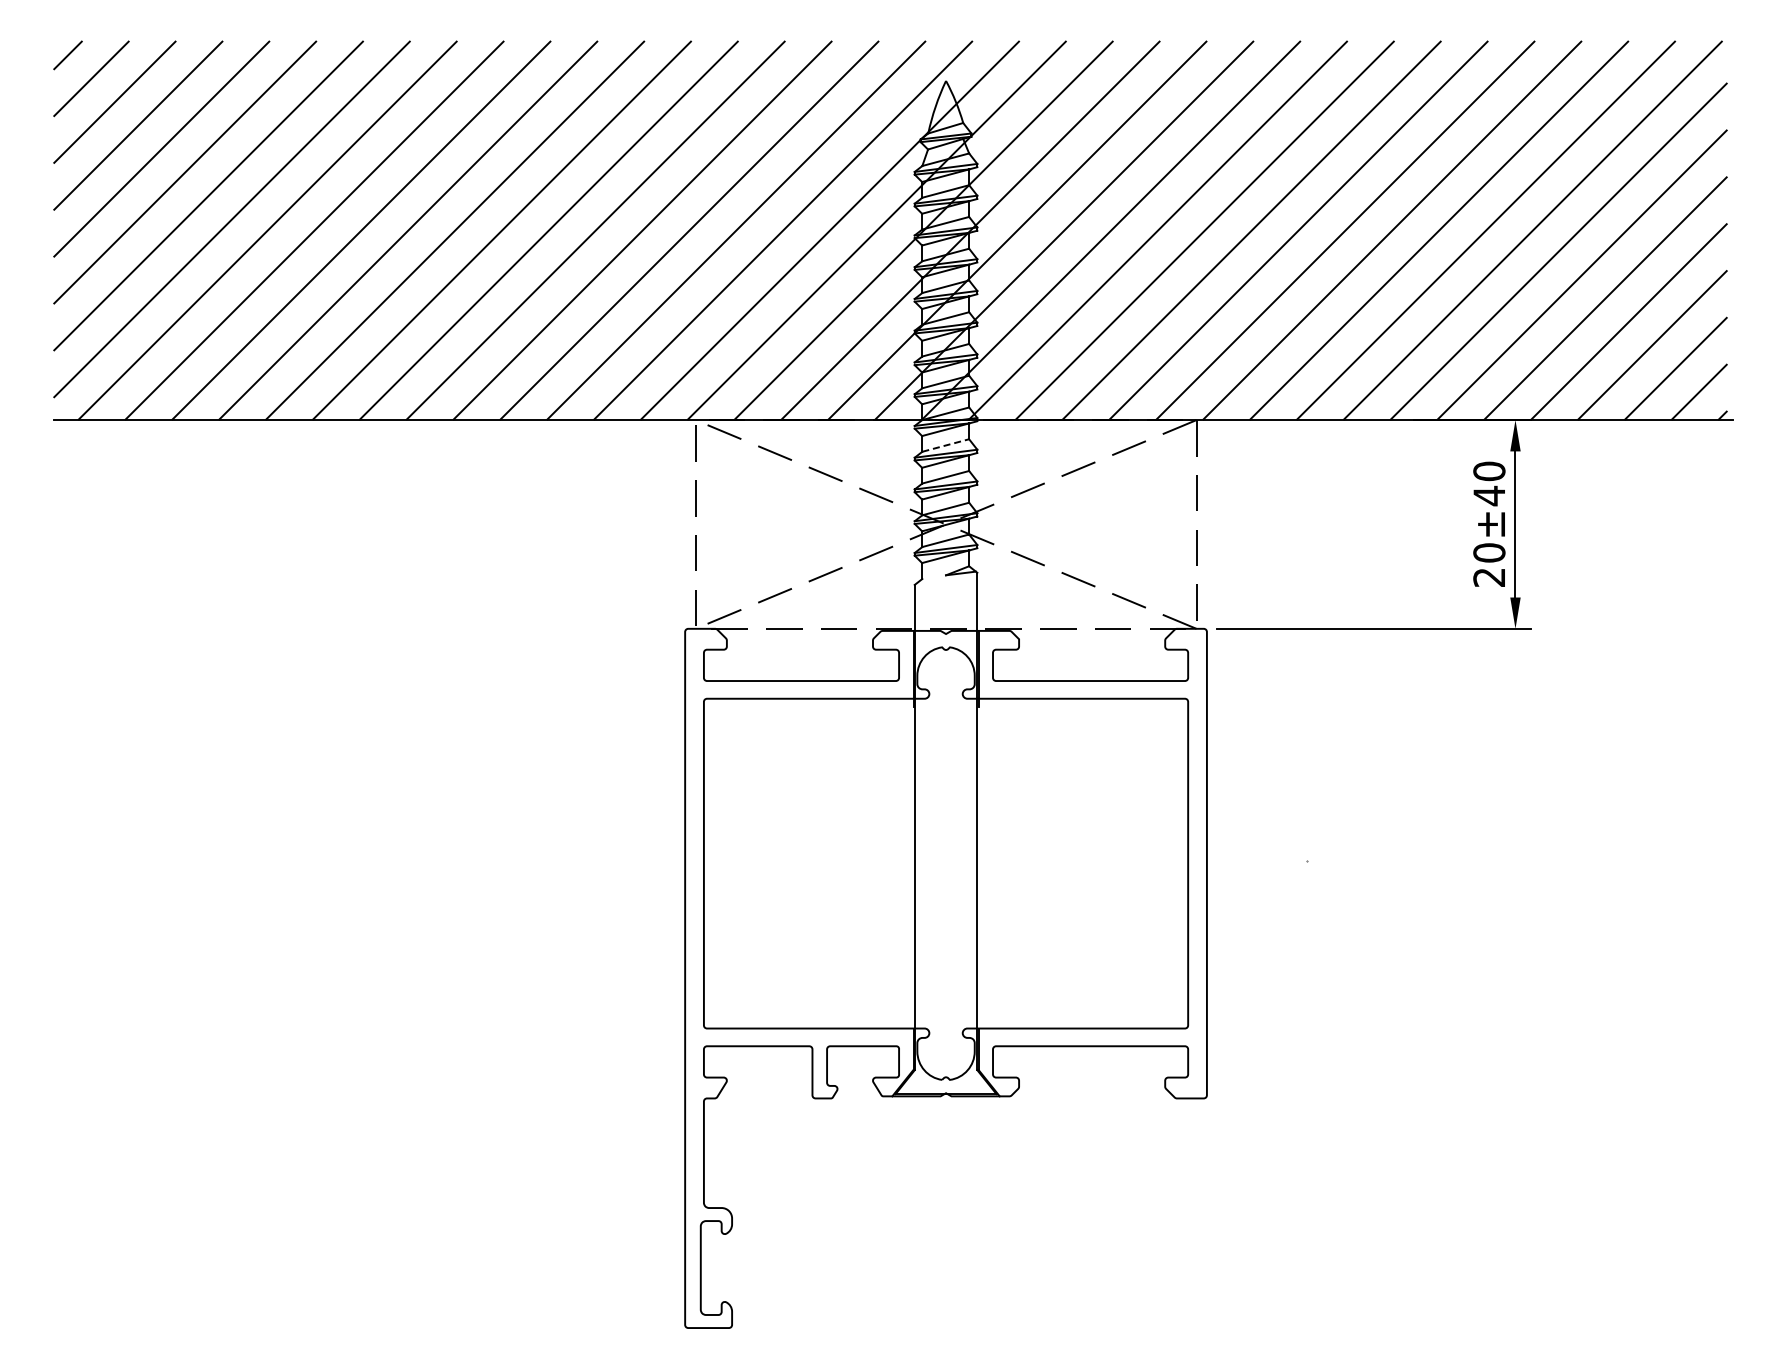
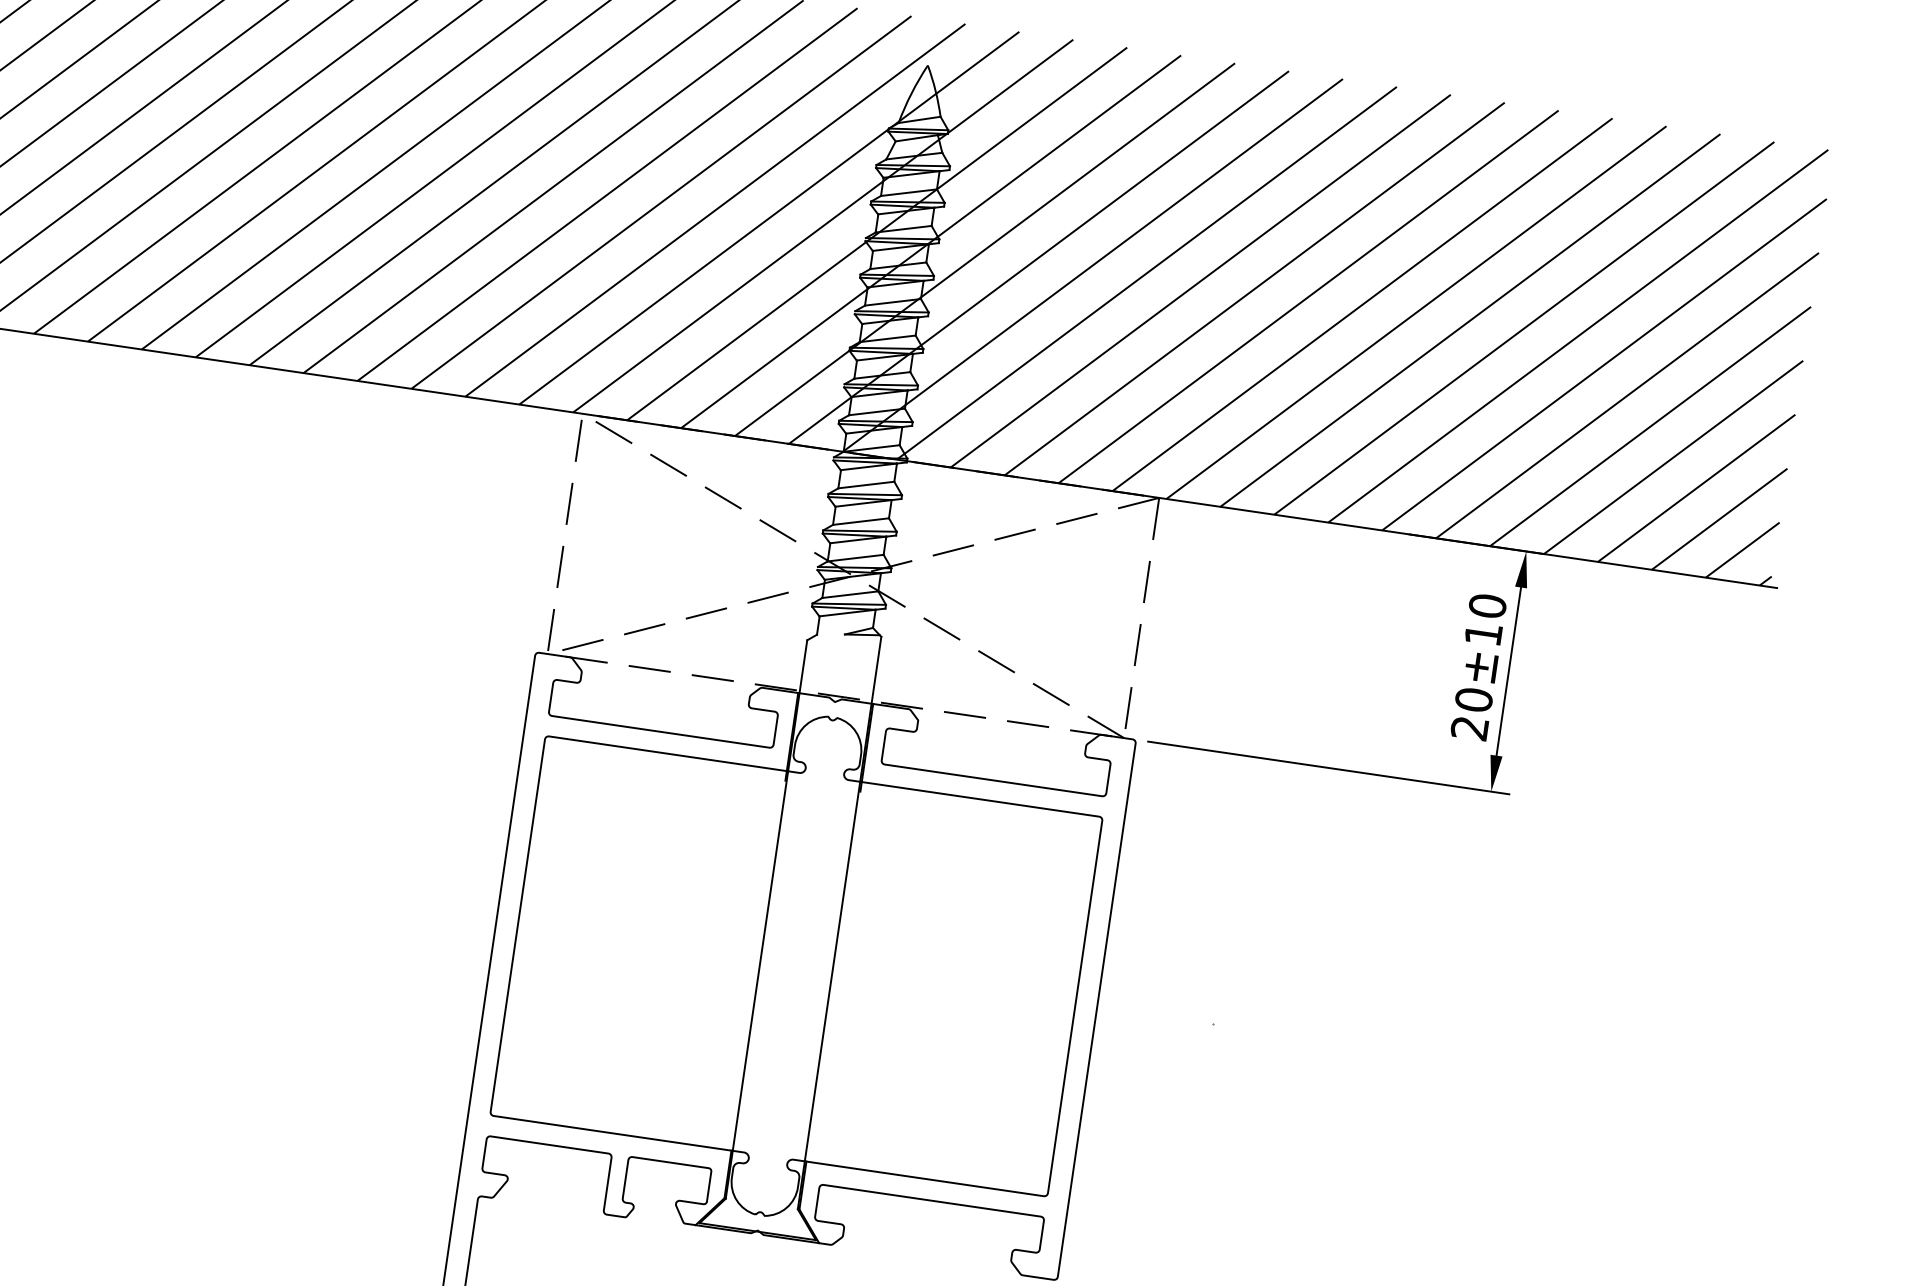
line: (946, 445) -> (867, 485), dashed -> solid
text: (1488, 495) -> (1482, 633), 20±40 -> 20±10

